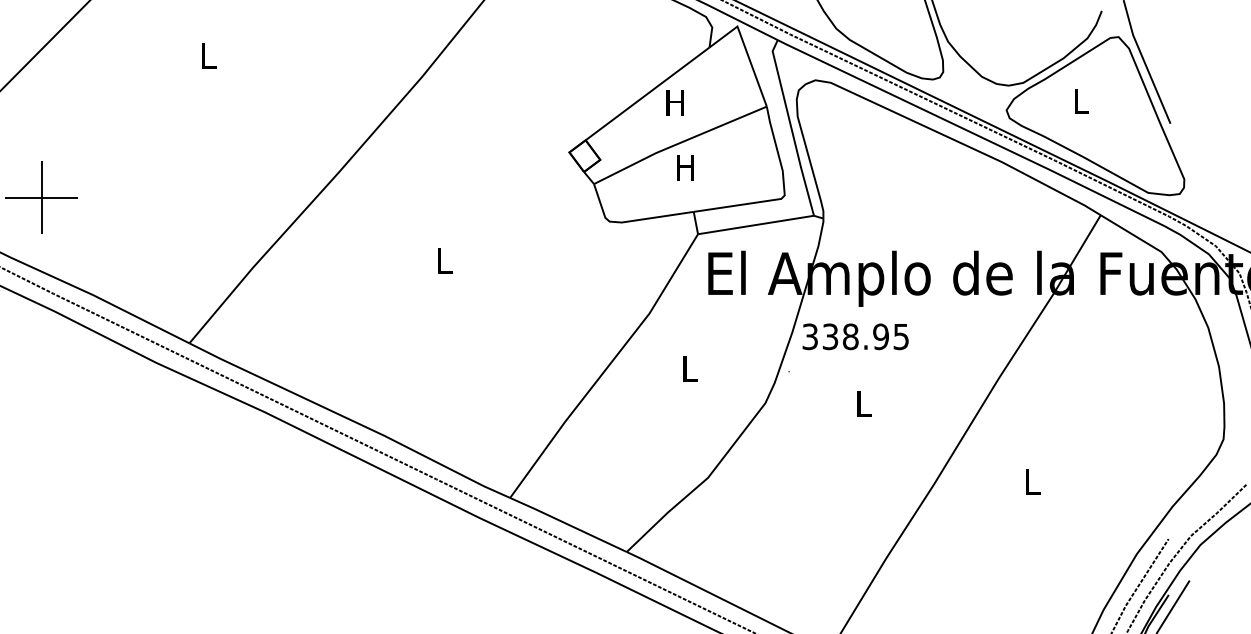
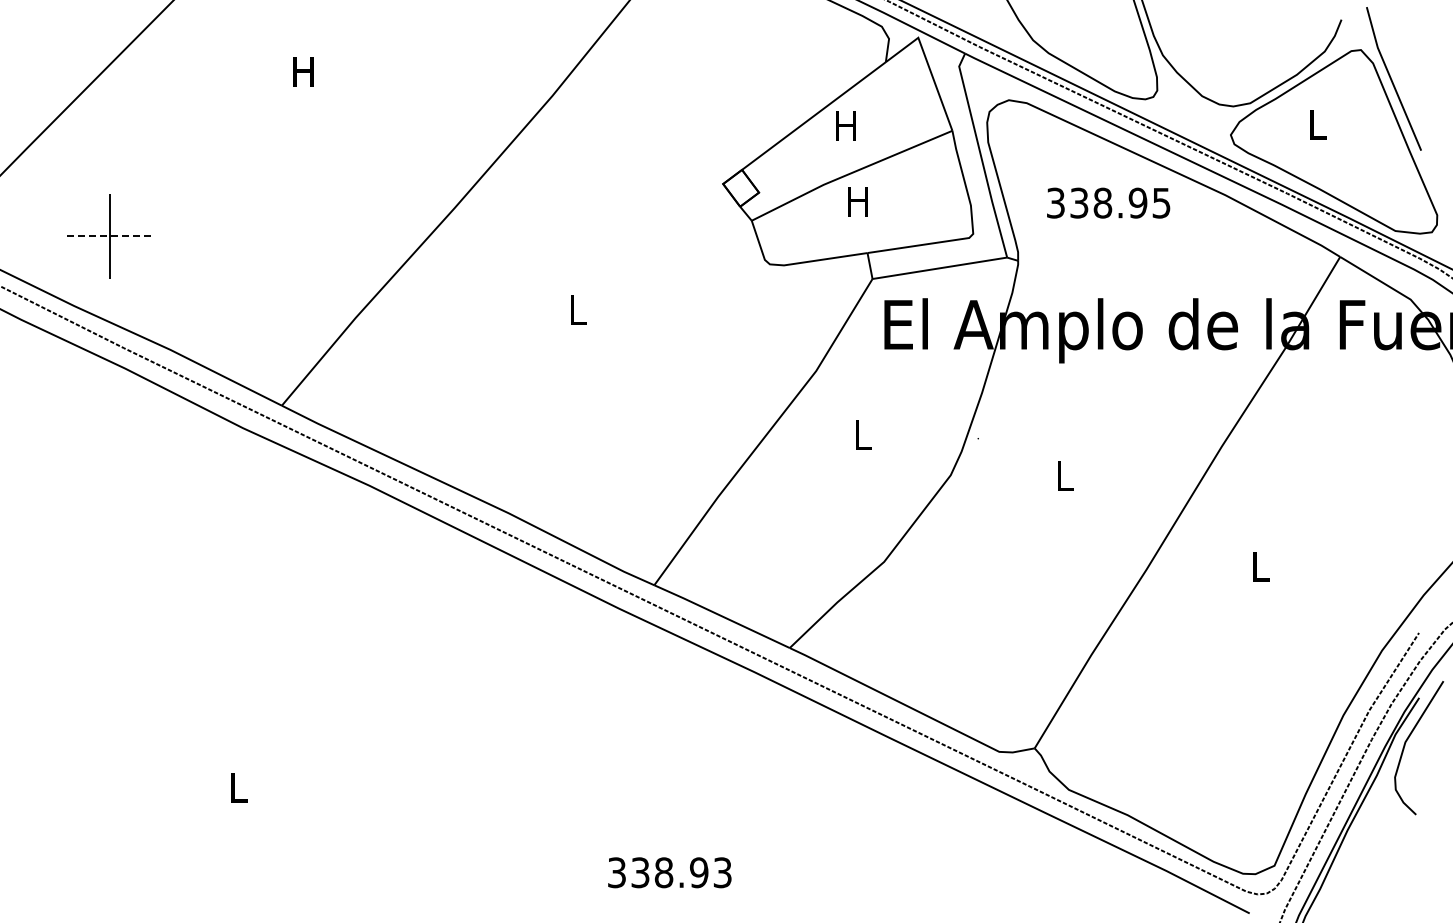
text: (208, 55) -> (303, 71), L -> H
line: (41, 197) -> (110, 236), solid -> dashed
text: (855, 336) -> (1108, 202), moved

